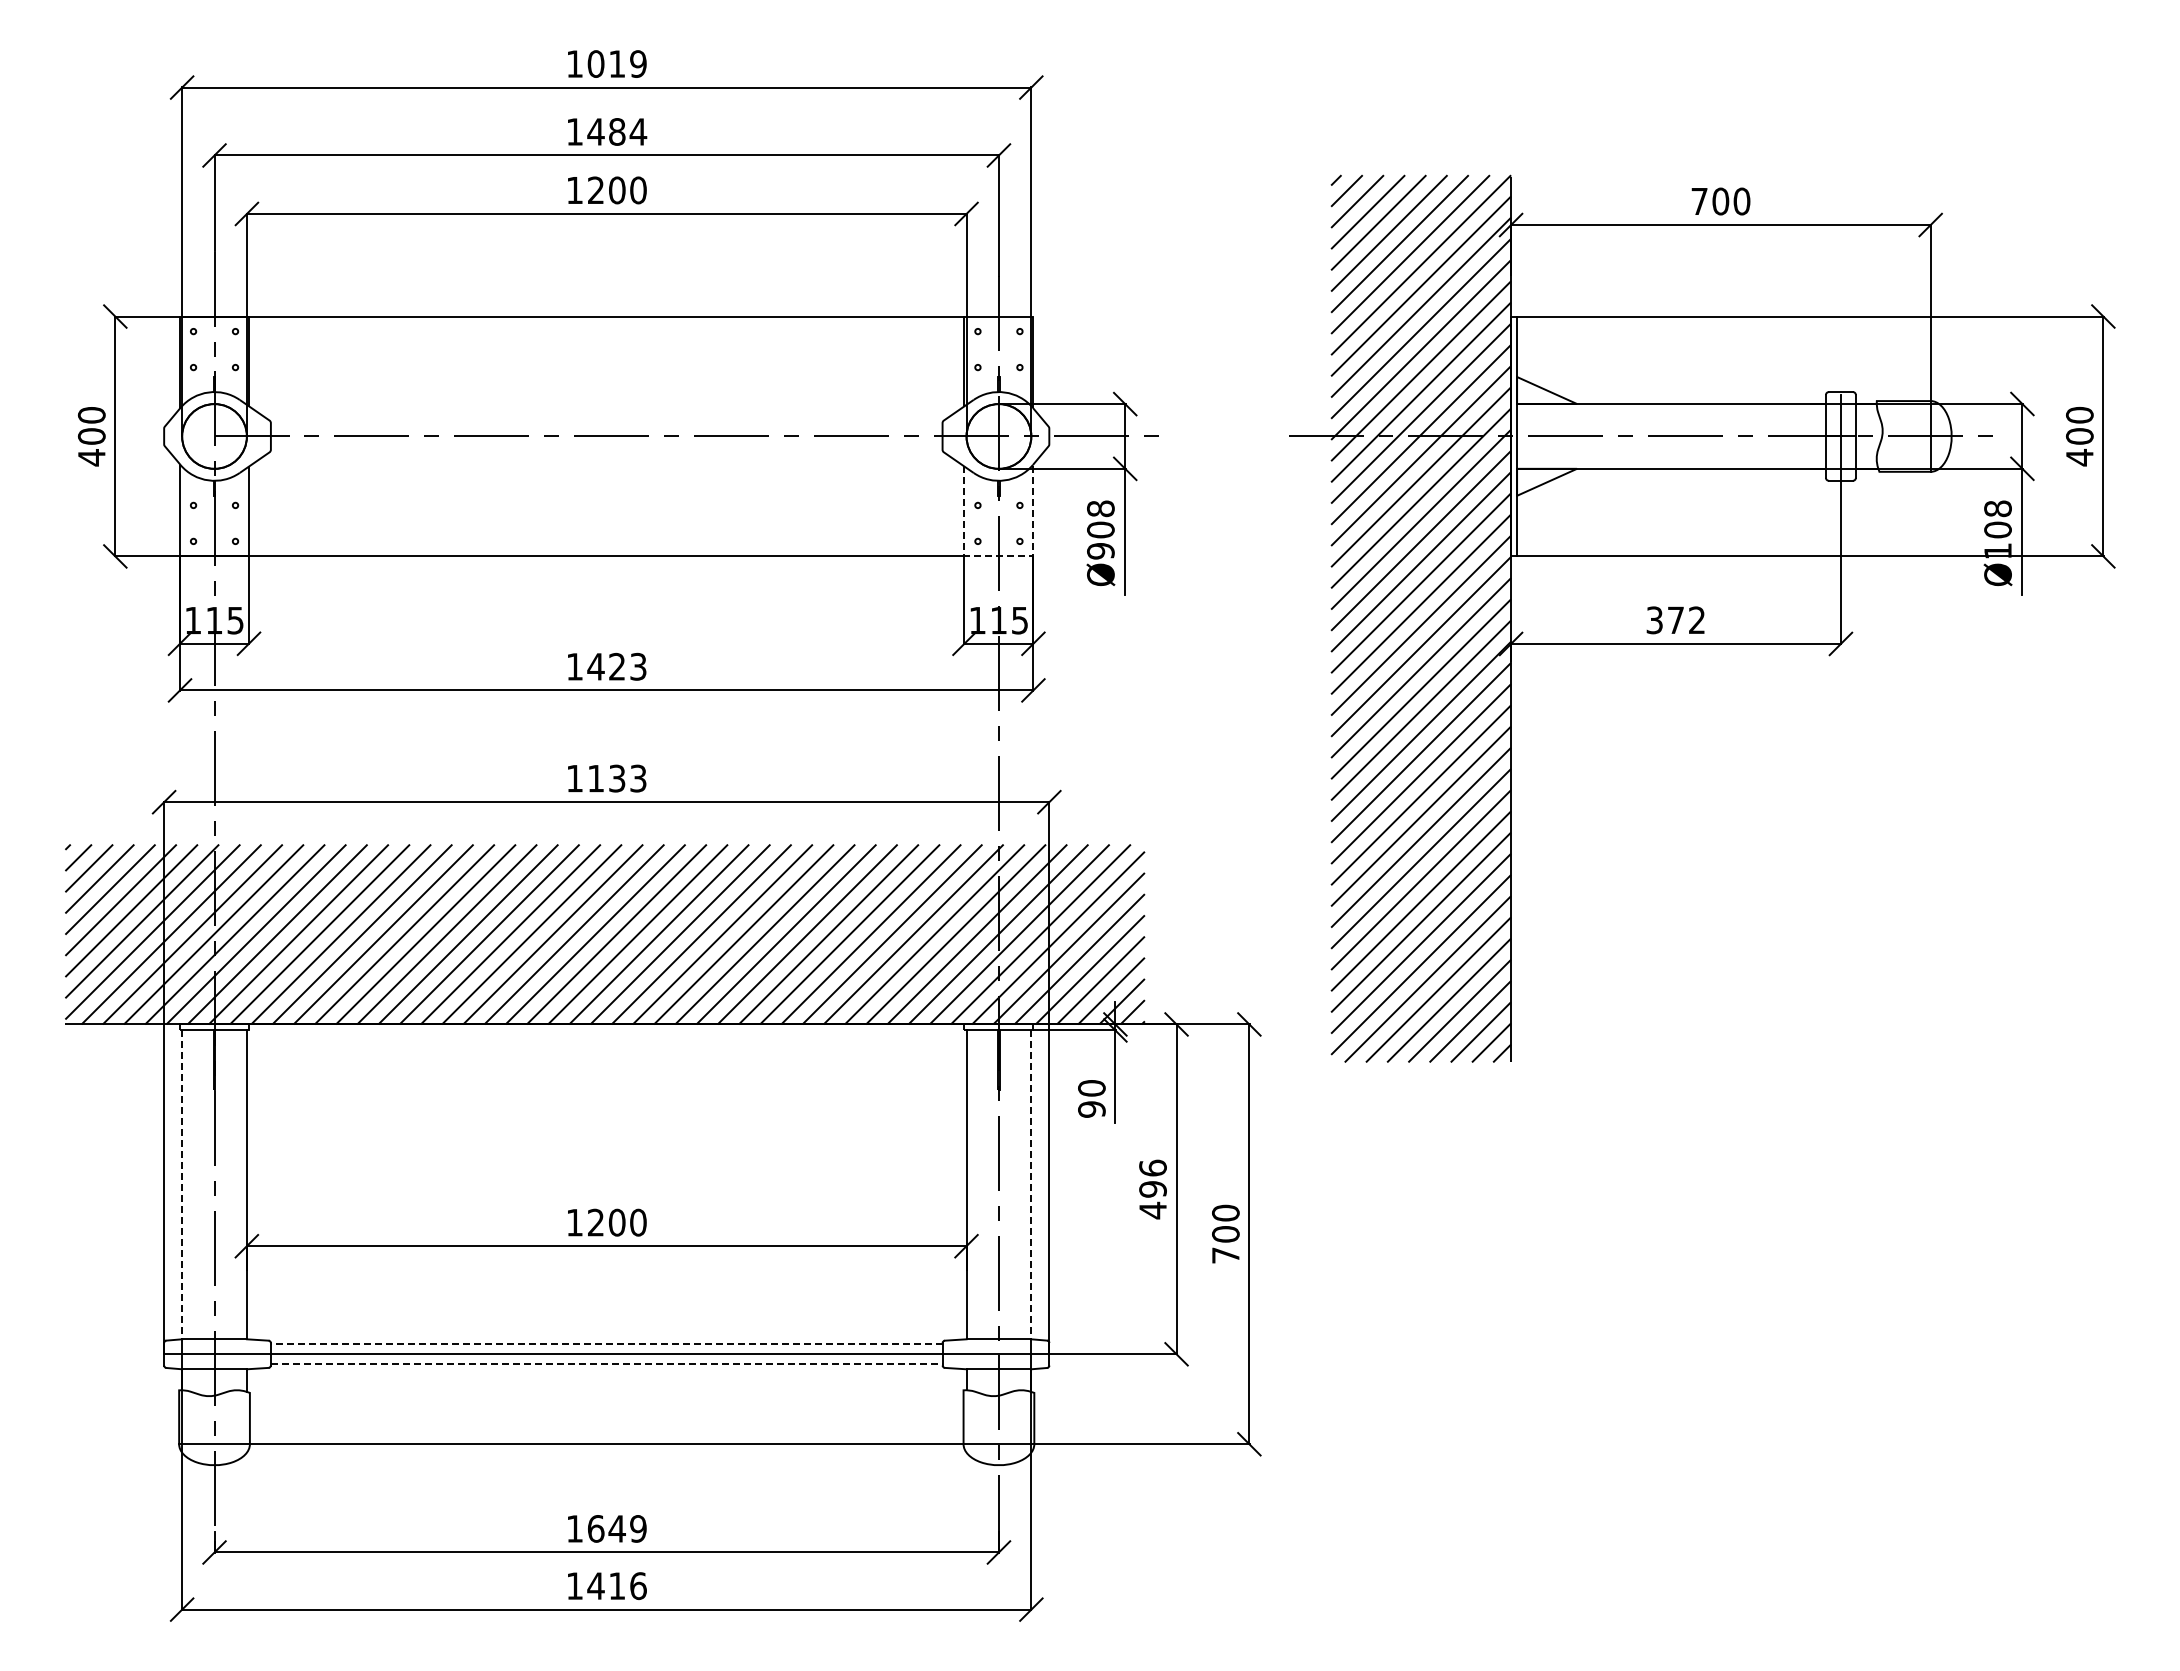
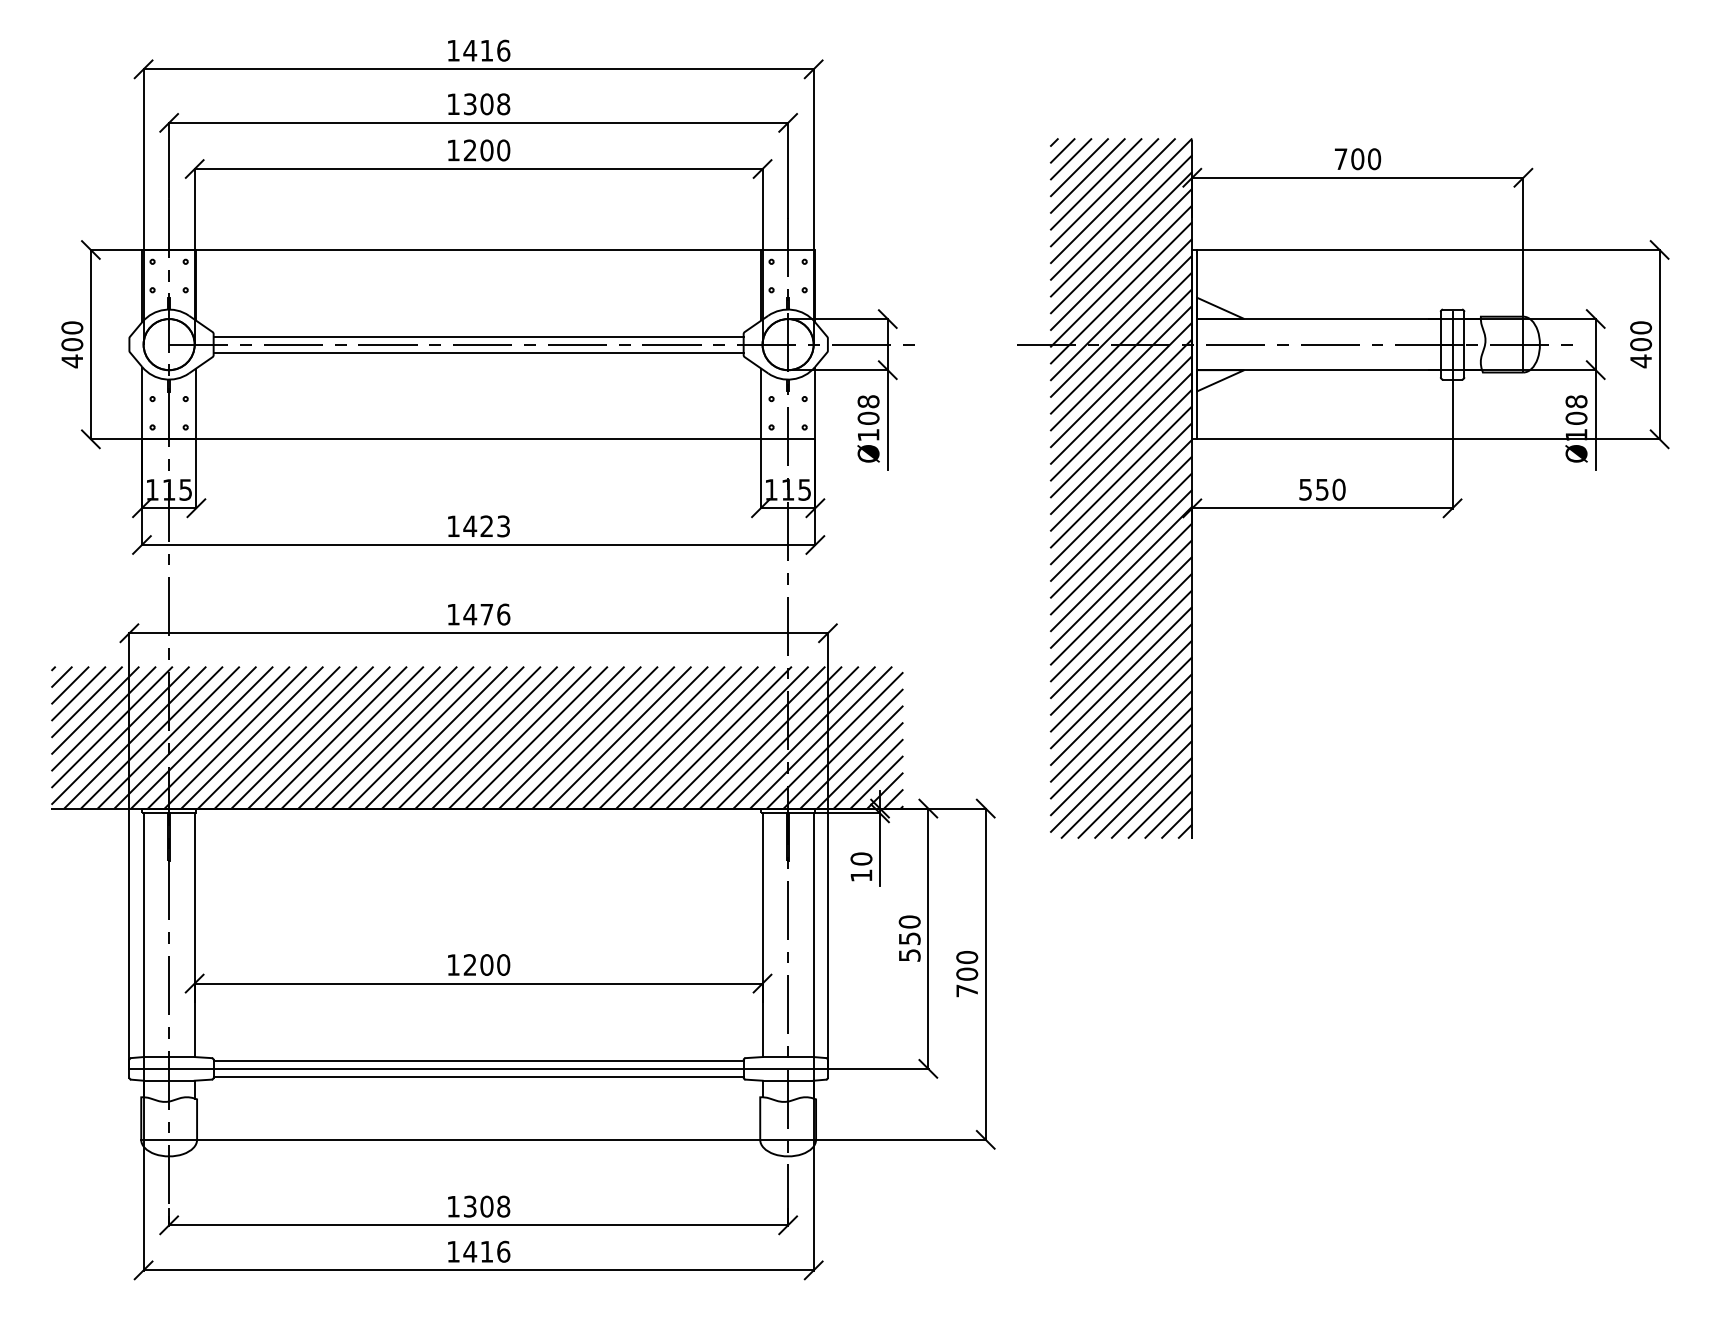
text: (616, 63) -> (486, 50), 1019 -> 1416
text: (617, 131) -> (487, 103), 1484 -> 1308
line: (606, 426) -> (478, 336), added
line: (606, 446) -> (478, 352), added
text: (1100, 551) -> (868, 435), Ø908 -> Ø108
line: (1000, 556) -> (789, 439), dashed -> solid
text: (1676, 620) -> (1322, 489), 372 -> 550
text: (616, 778) -> (486, 614), 1133 -> 1476
text: (1091, 1109) -> (861, 875), 90 -> 10
line: (182, 1185) -> (143, 935), dashed -> solid
line: (1031, 1185) -> (813, 935), dashed -> solid
text: (1152, 1189) -> (909, 938), 496 -> 550
line: (606, 1344) -> (478, 1061), dashed -> solid
line: (606, 1364) -> (478, 1076), dashed -> solid
text: (617, 1528) -> (487, 1206), 1649 -> 1308

